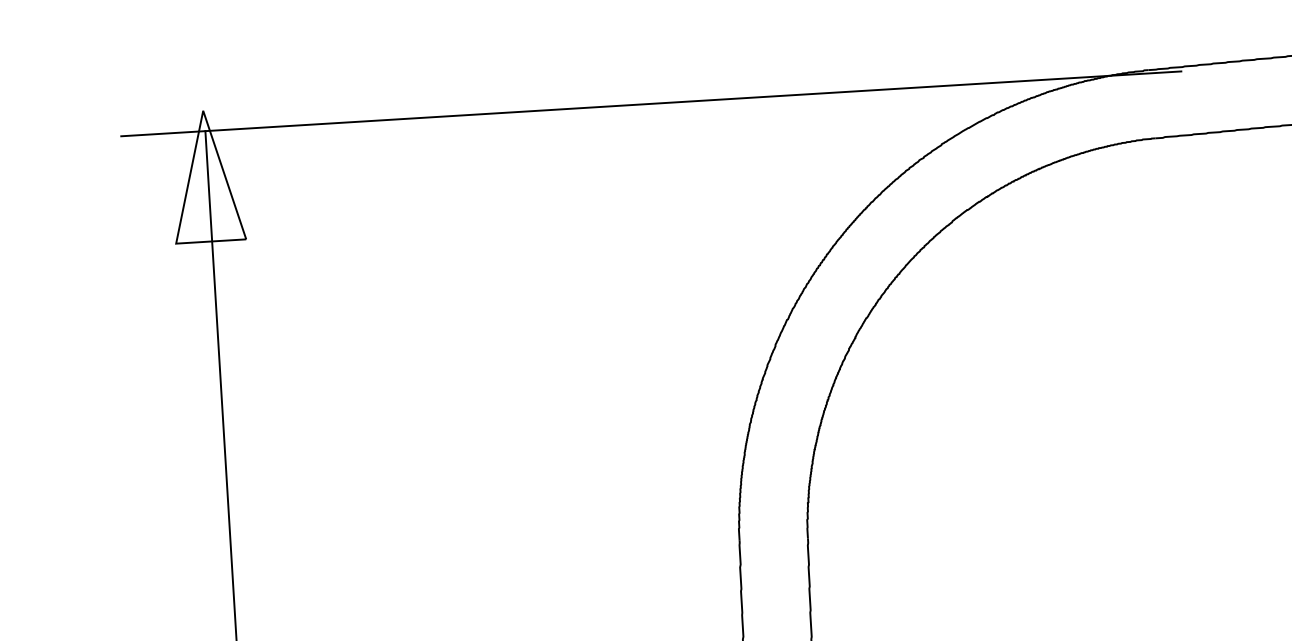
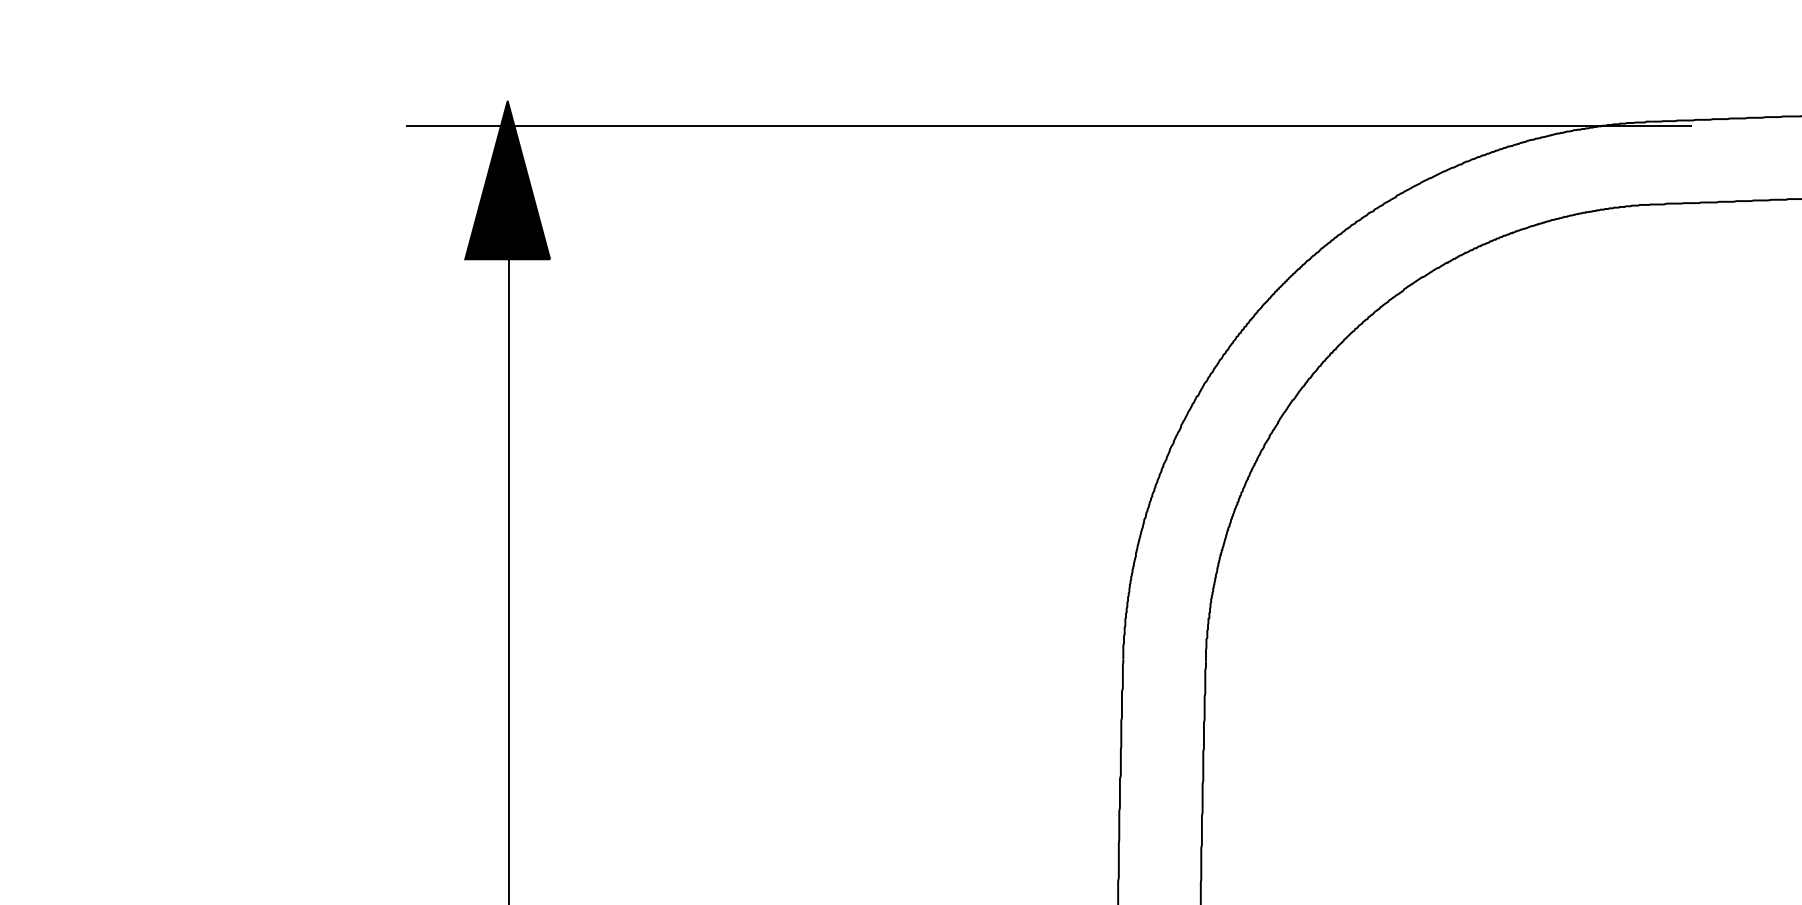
fill: (207, 175) -> (507, 179), added

